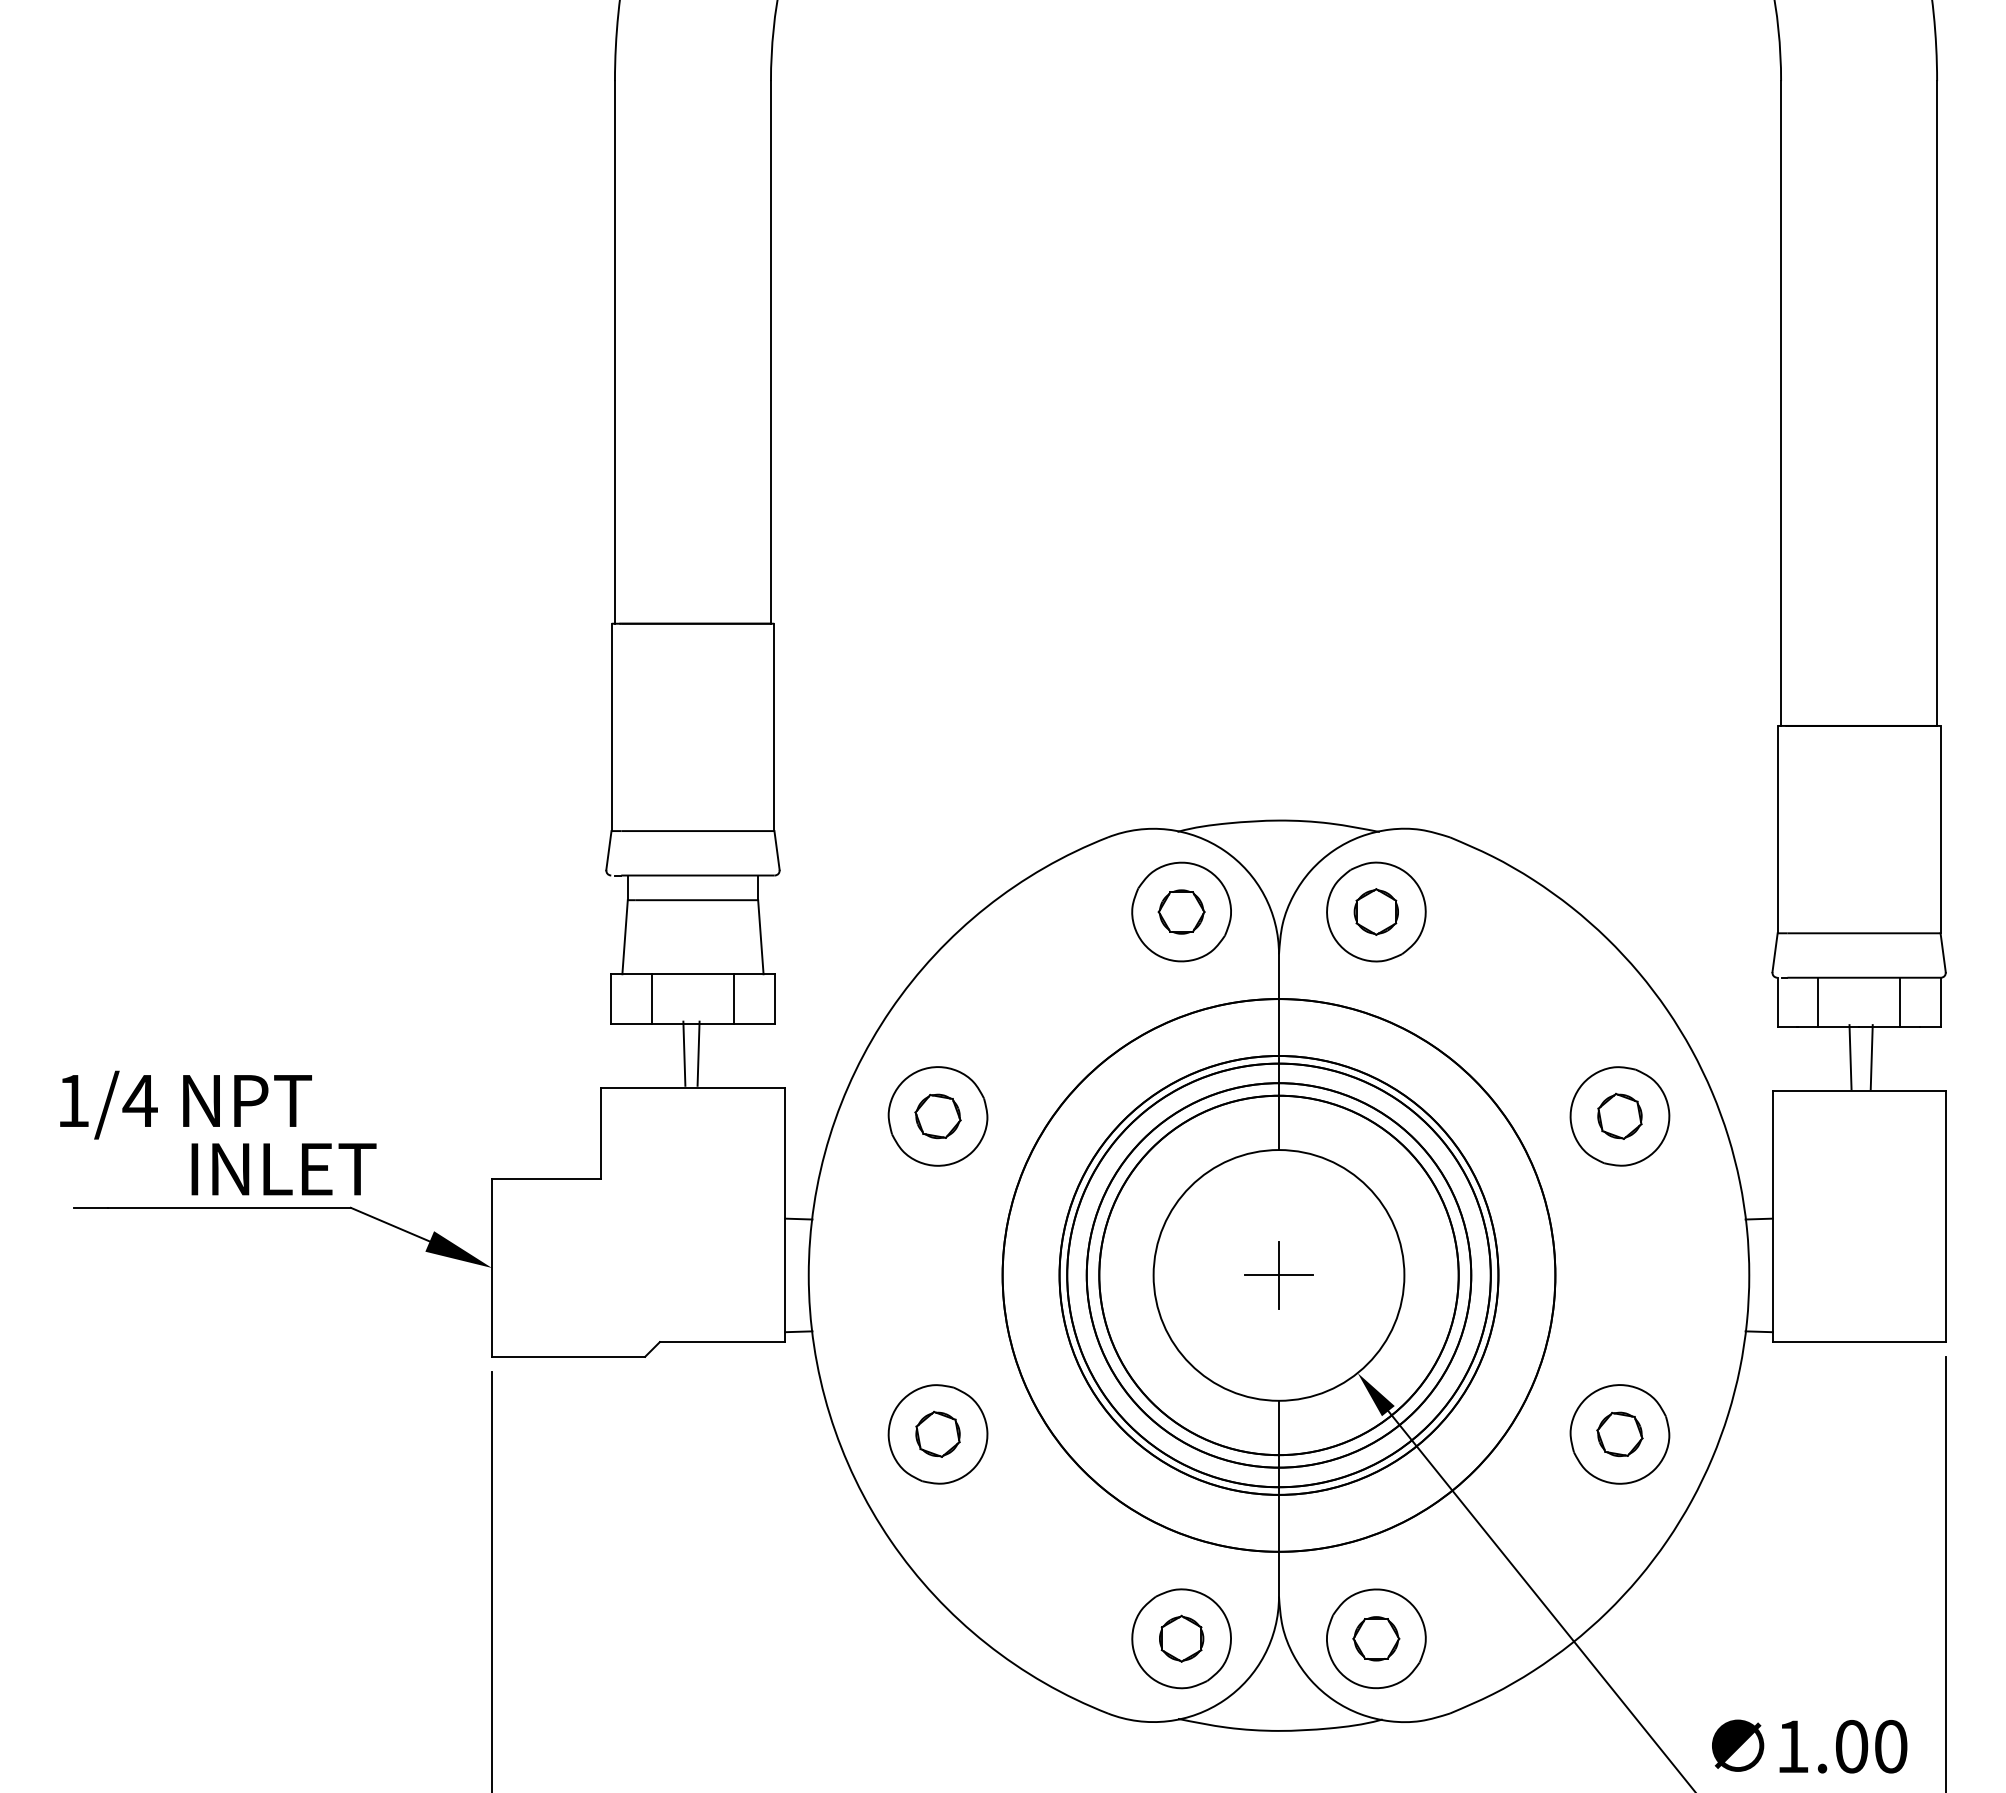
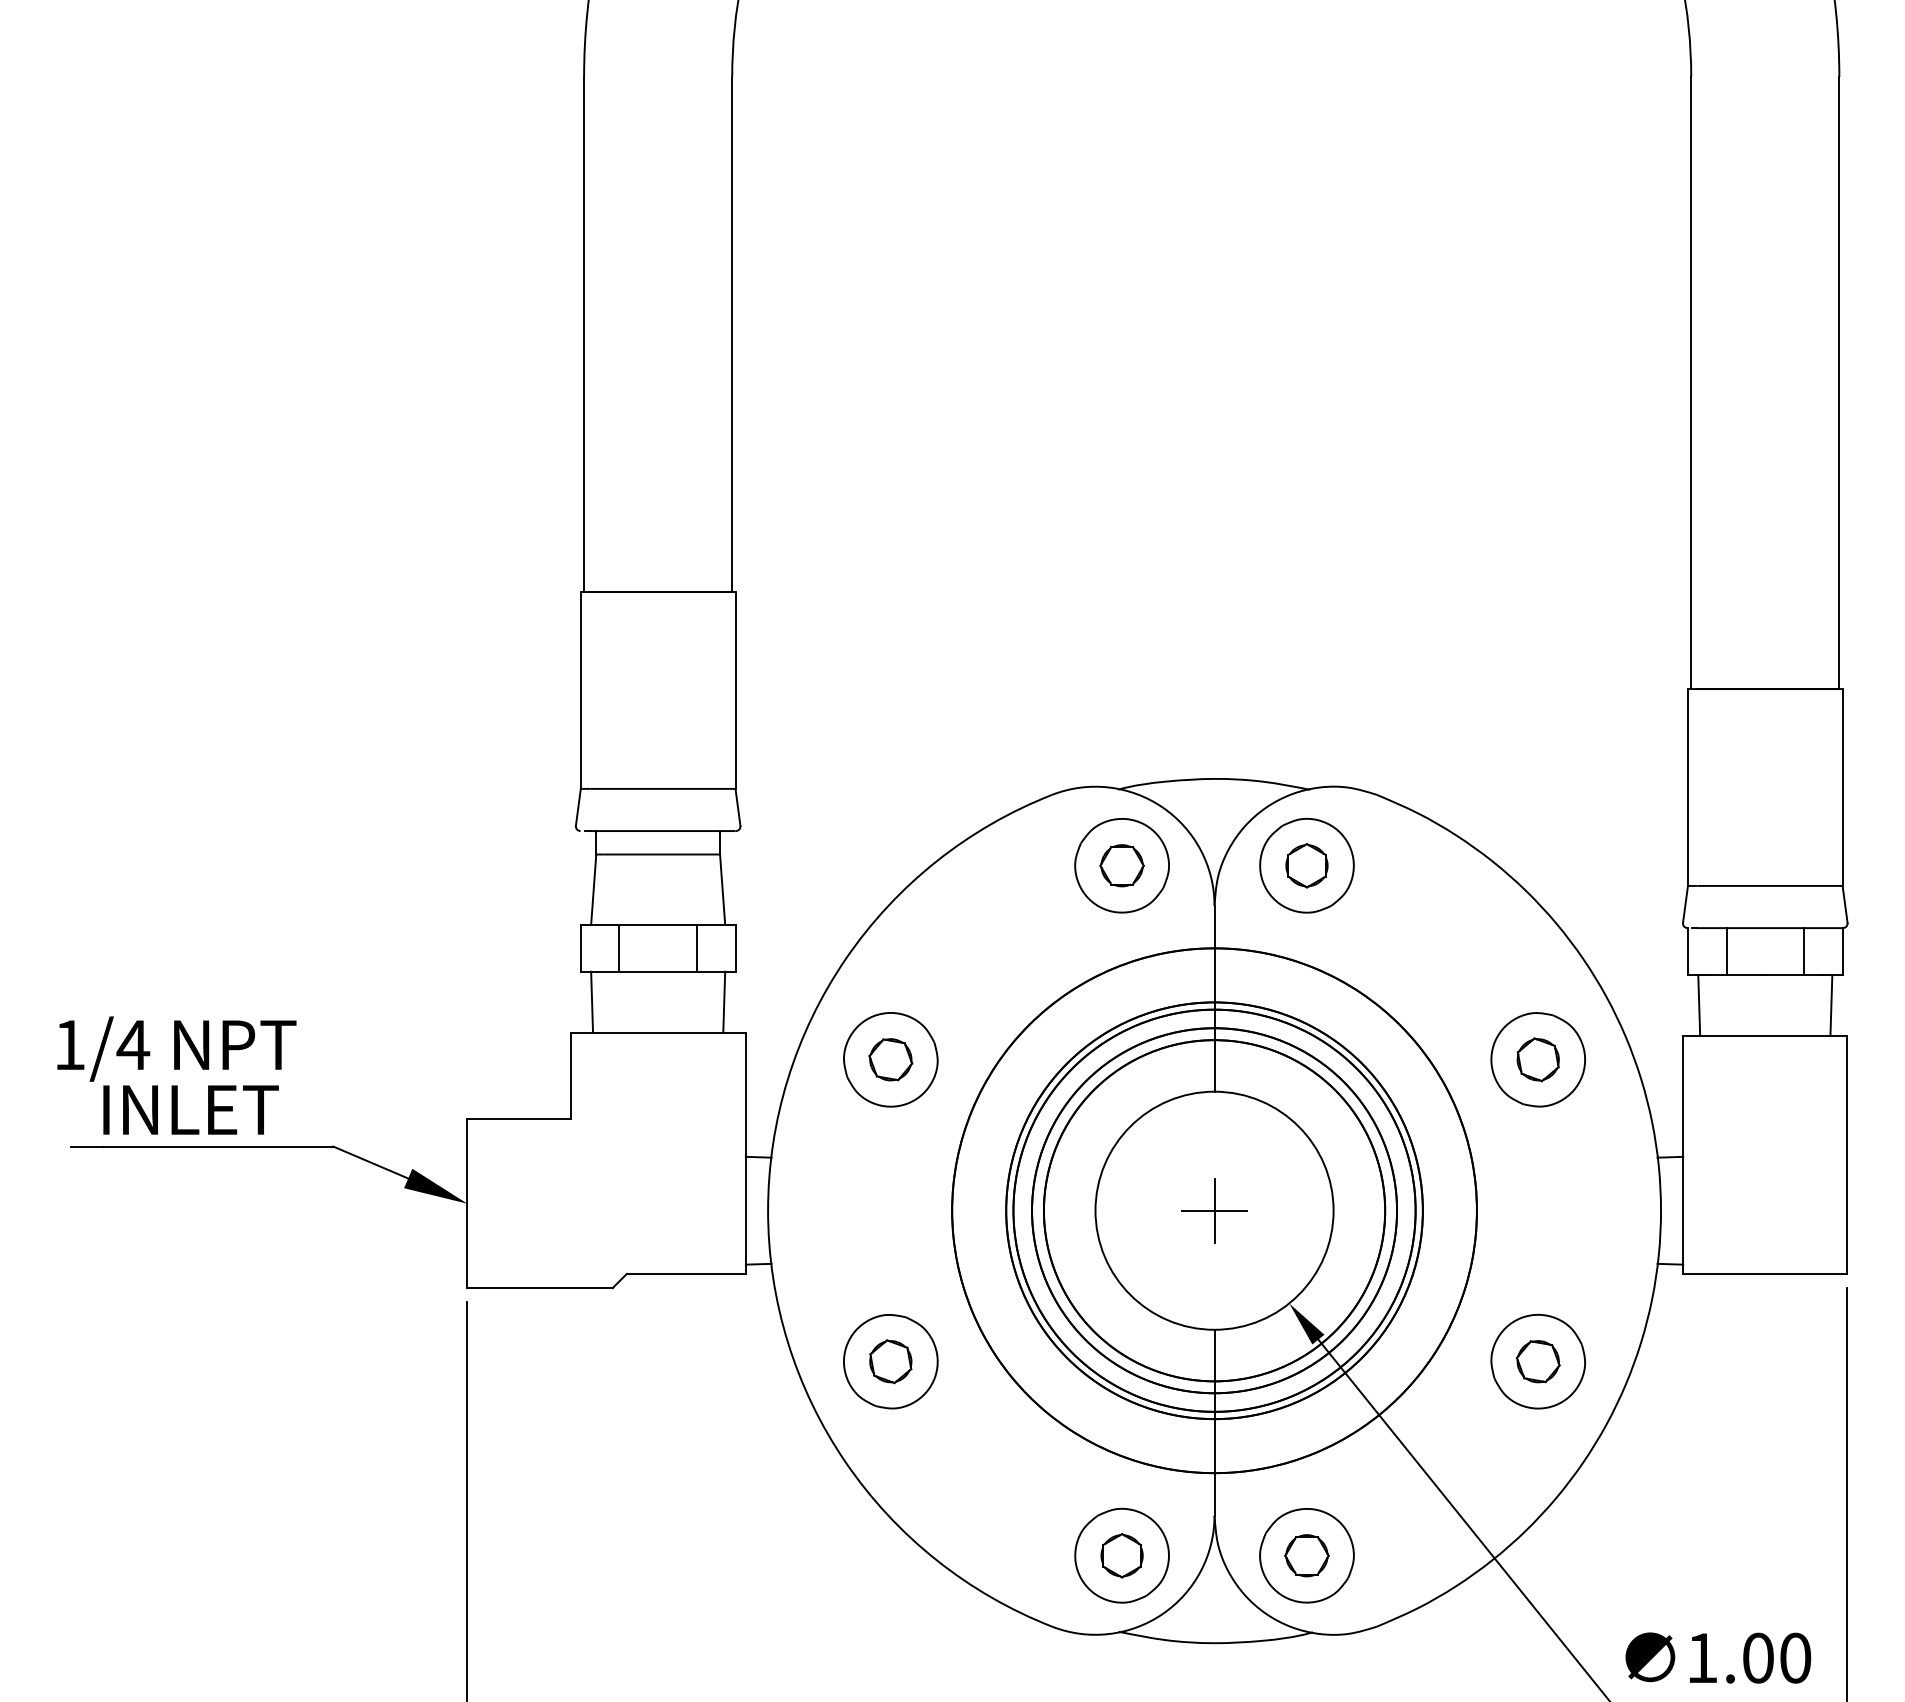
line: (684, 1053) -> (592, 1001), moved
line: (698, 1053) -> (724, 1001), moved
line: (1850, 1057) -> (1699, 1005), moved
line: (1871, 1057) -> (1831, 1005), moved
text: (283, 1169) -> (190, 1110), moved

